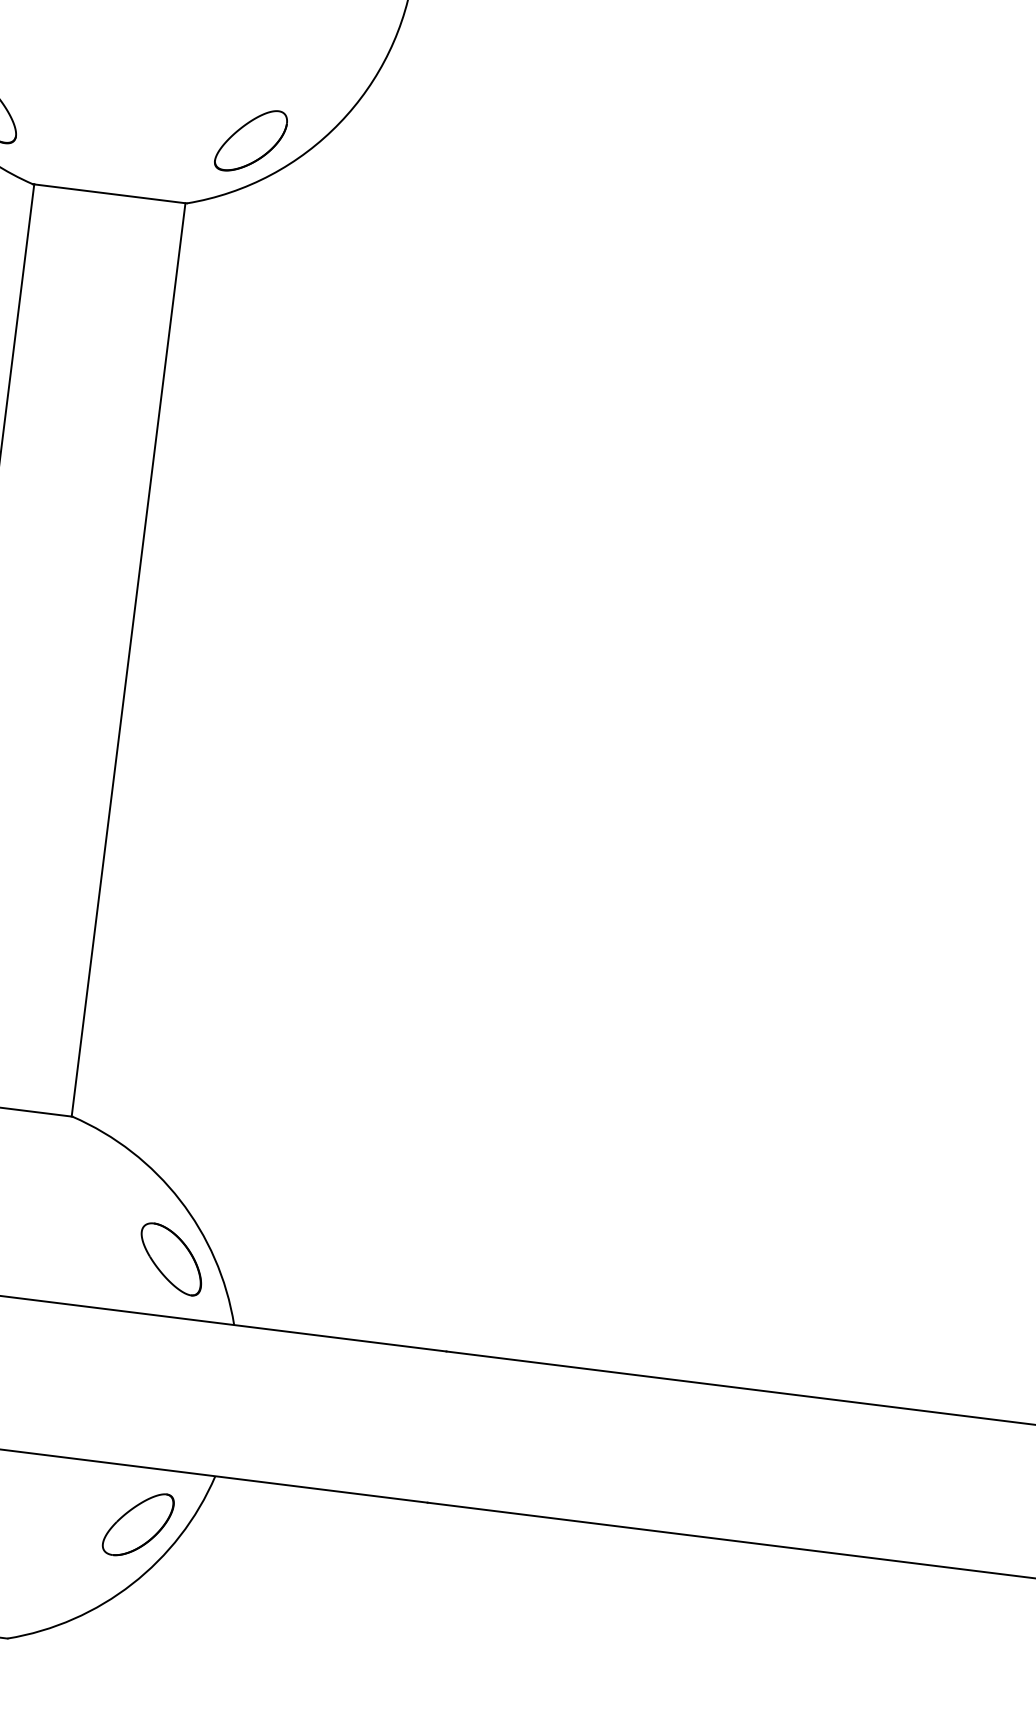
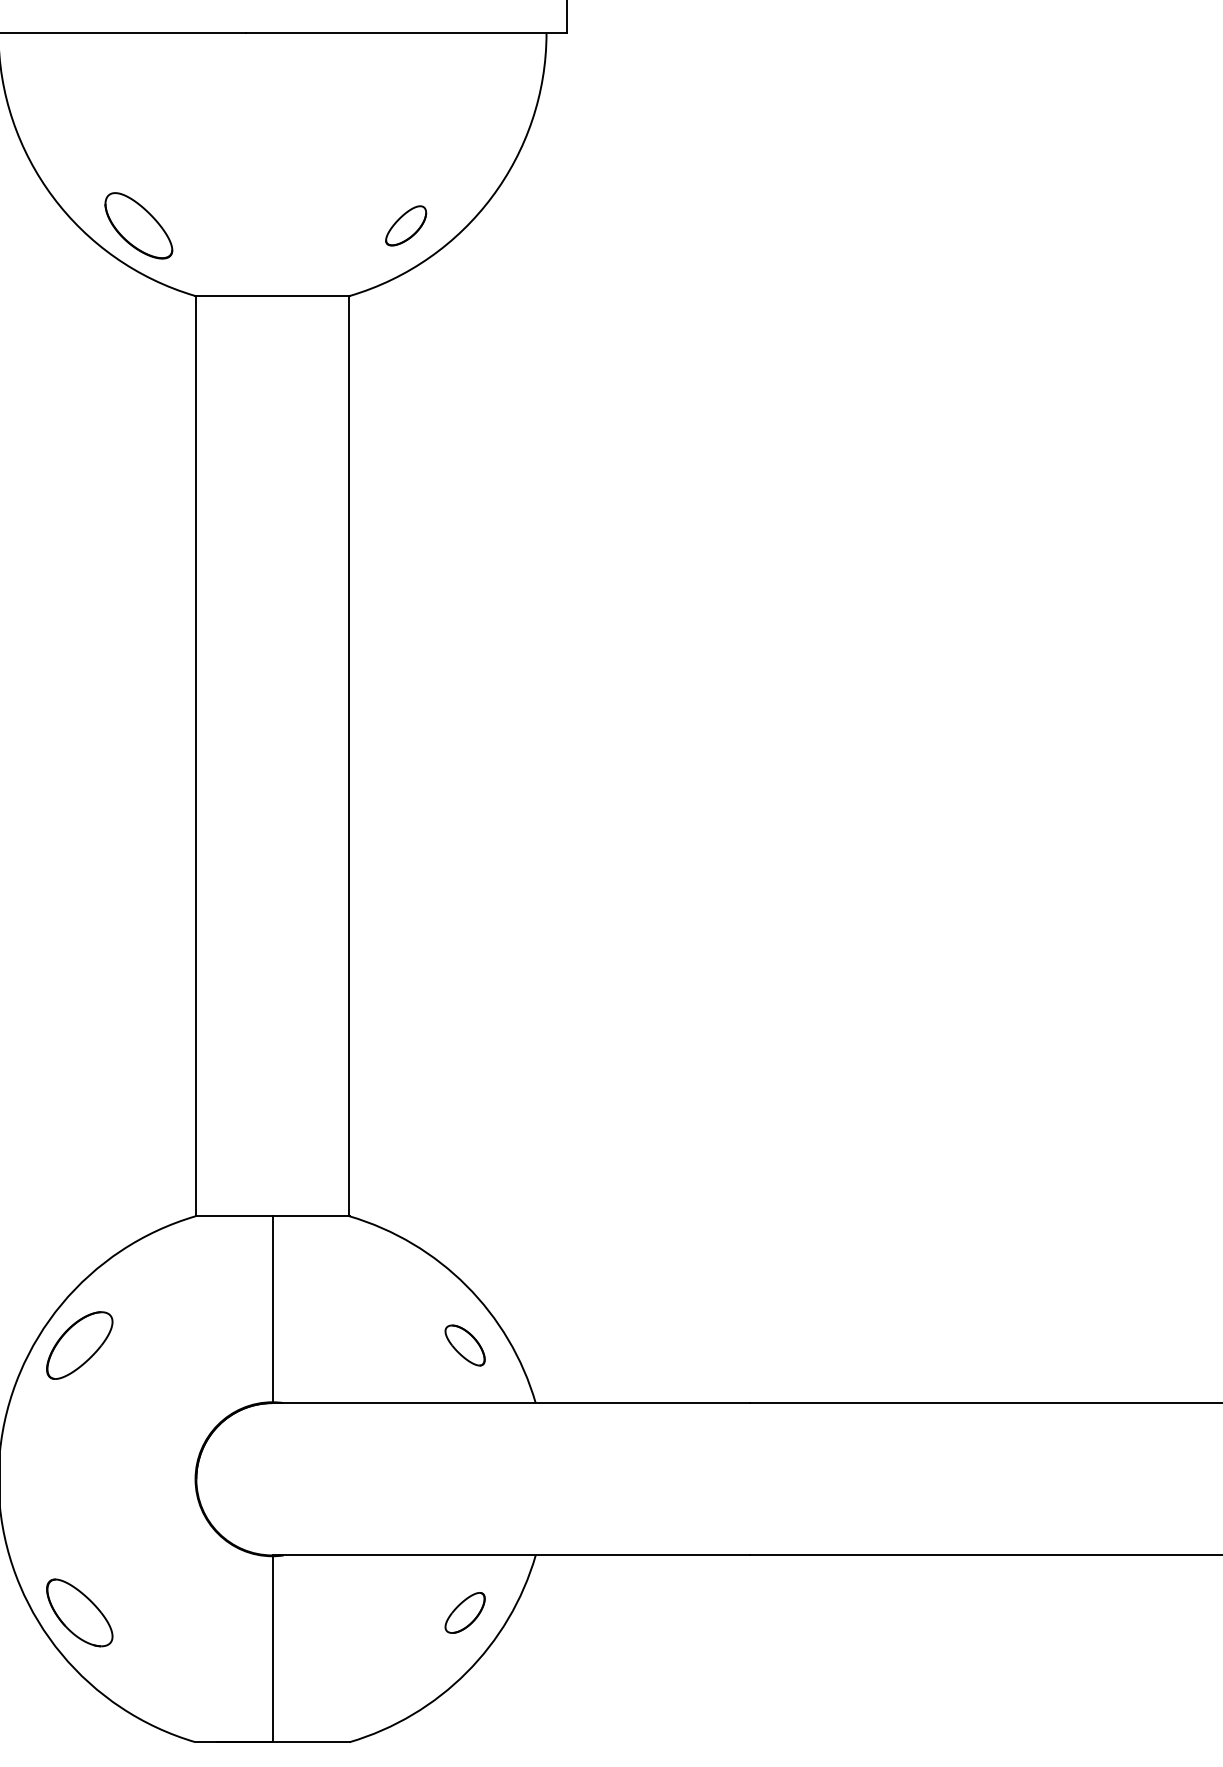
part: (250, 140) -> (405, 225), size x0.6
part: (170, 1259) -> (464, 1345), size x0.6
part: (137, 1524) -> (464, 1612), size x0.6

